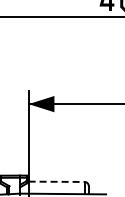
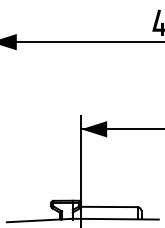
line: (56, 181) -> (109, 206), dashed -> solid

